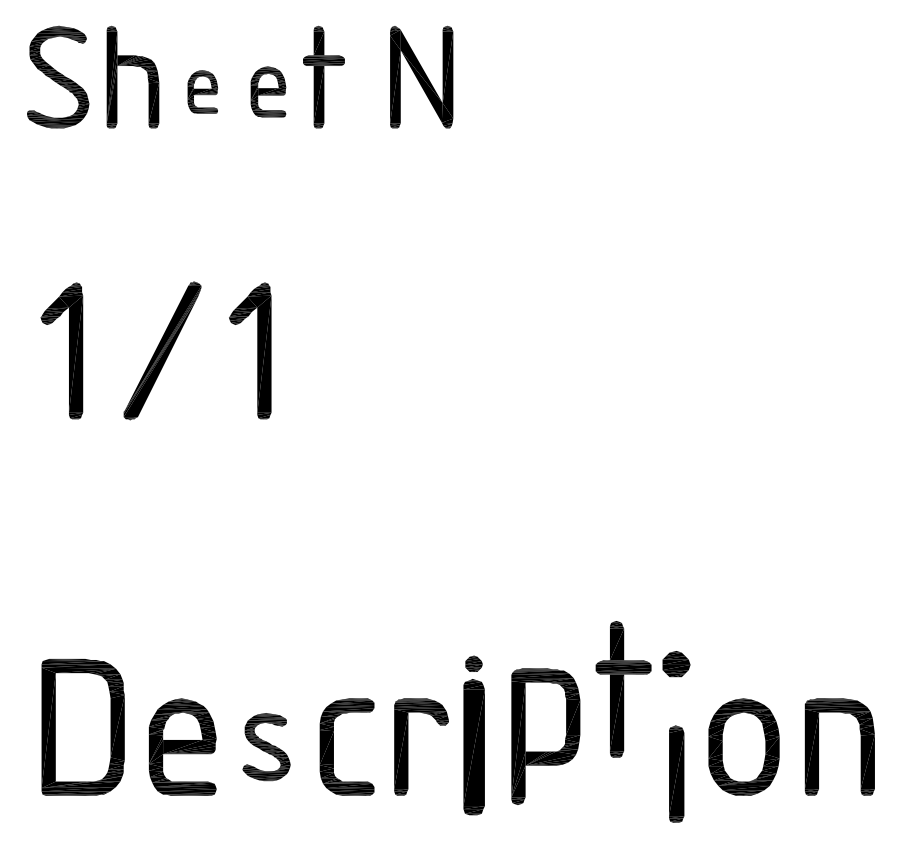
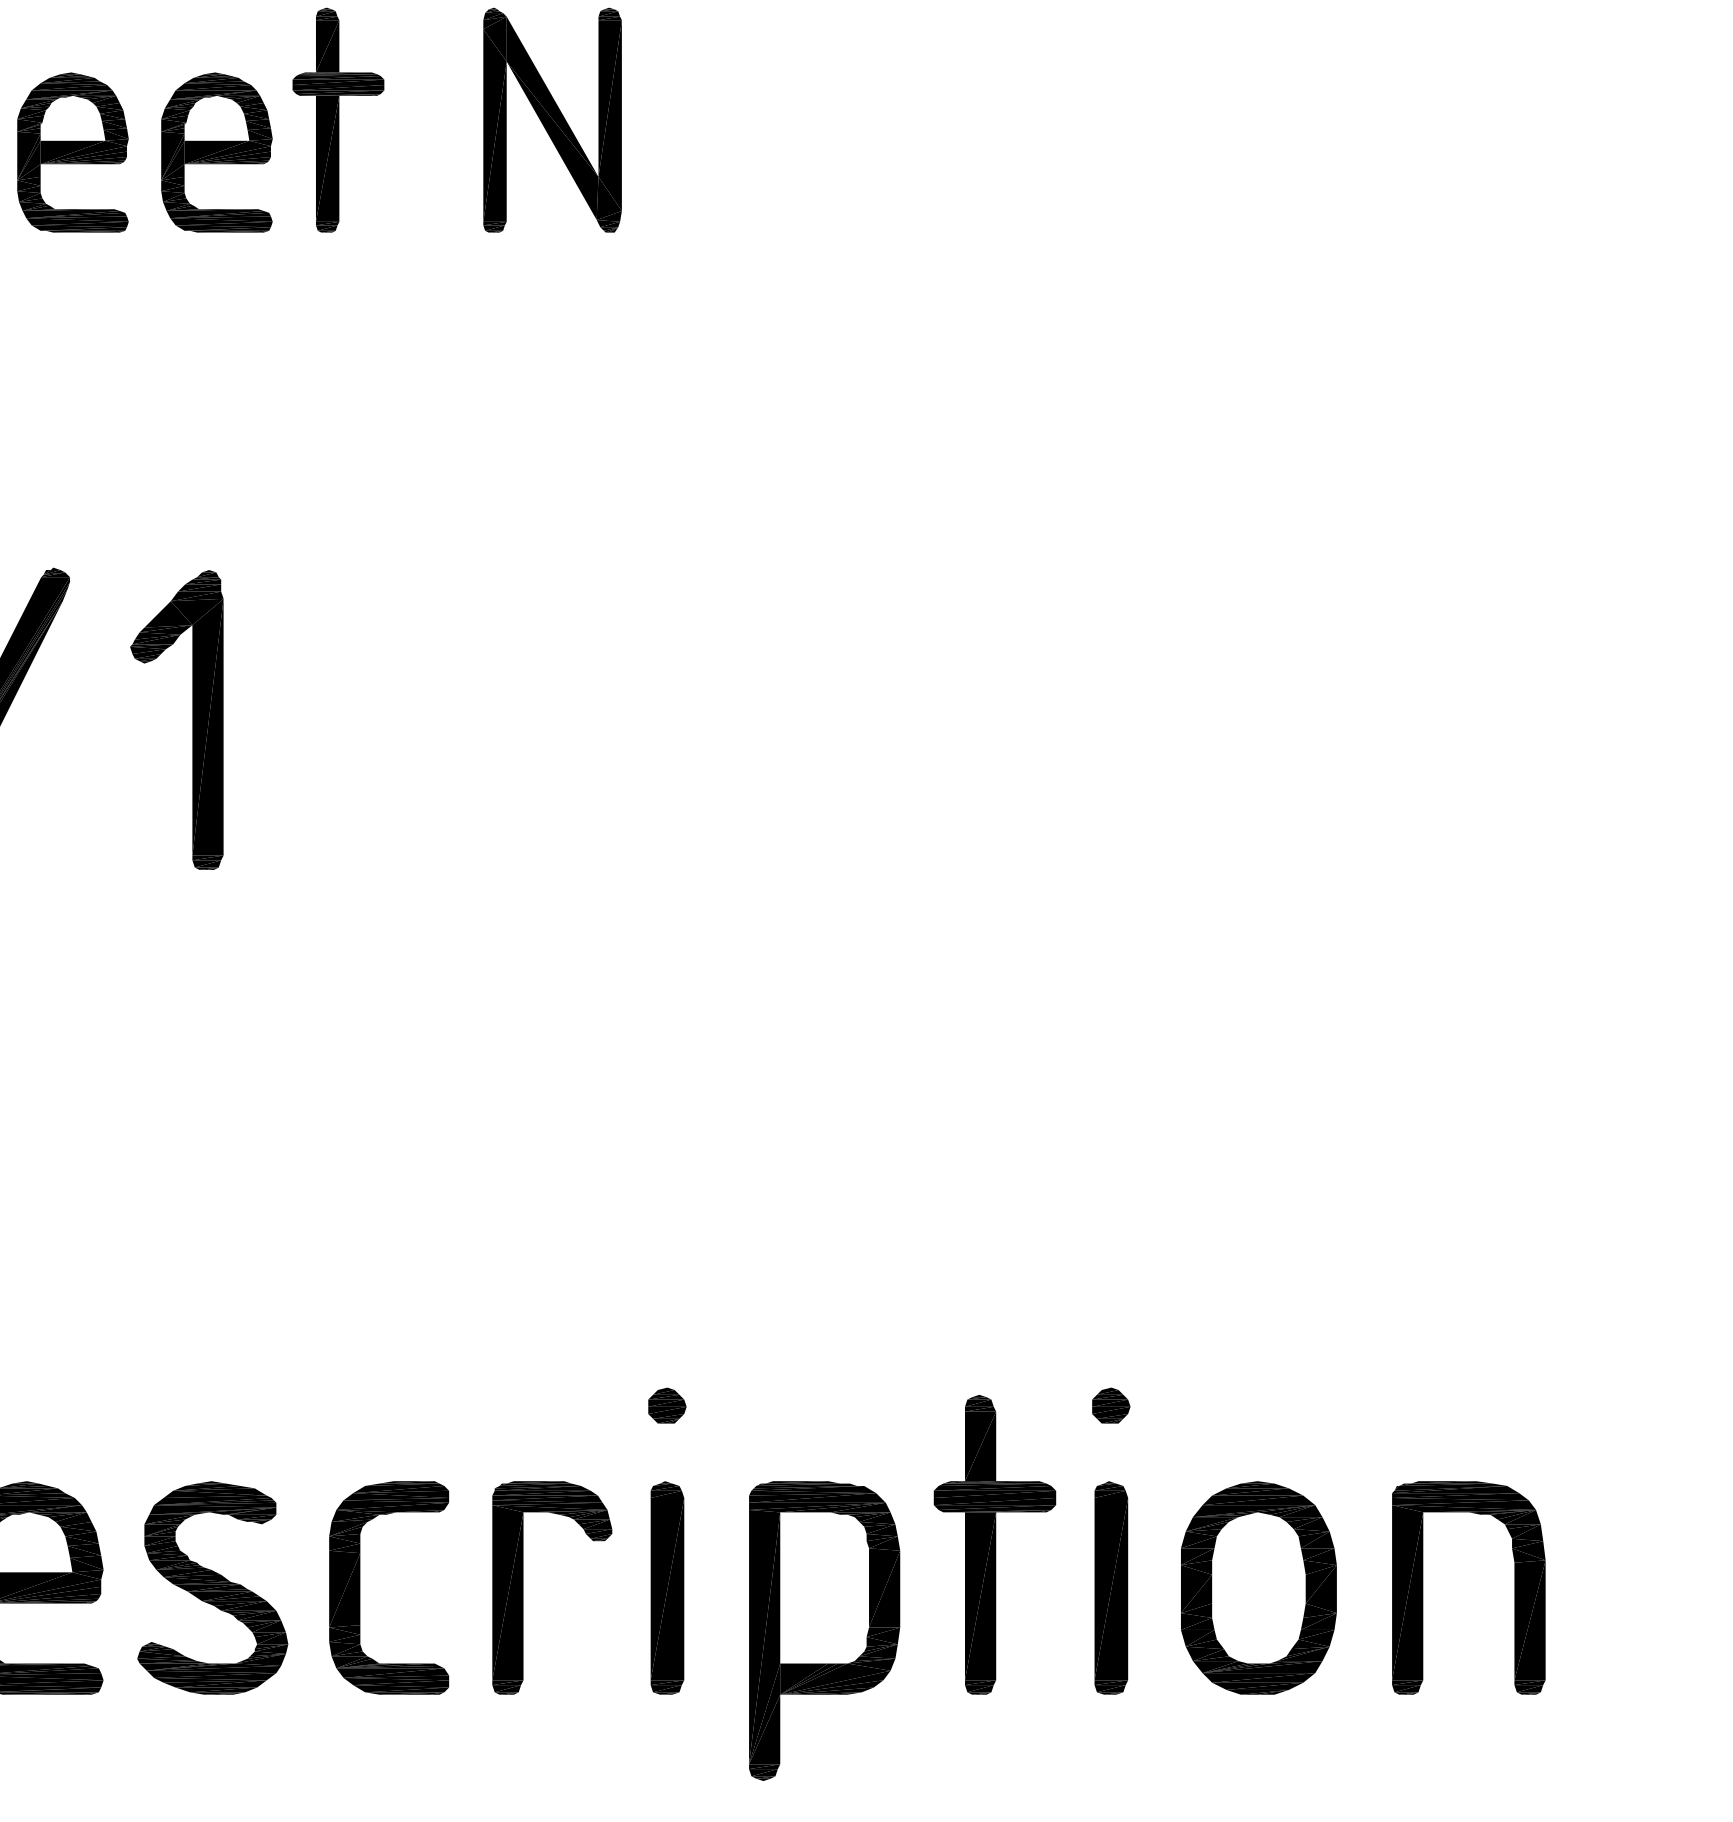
part: (202, 91) -> (72, 151), size x1.67
part: (268, 91) -> (216, 151), size x1.43
part: (676, 663) -> (1110, 1404), size x0.62
part: (623, 689) -> (994, 1545), moved
part: (545, 736) -> (823, 1630), moved
part: (266, 746) -> (212, 1586), size x1.43
part: (473, 746) -> (666, 1586), size x0.71
part: (676, 773) -> (1110, 1586), moved

